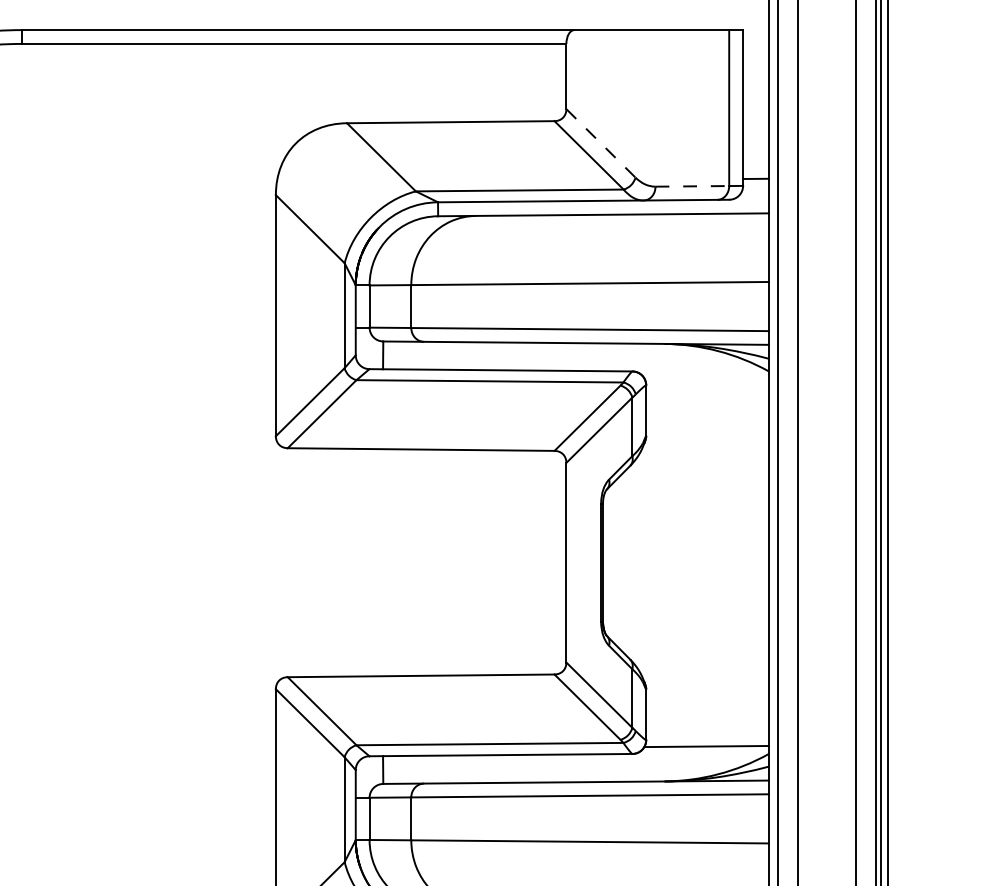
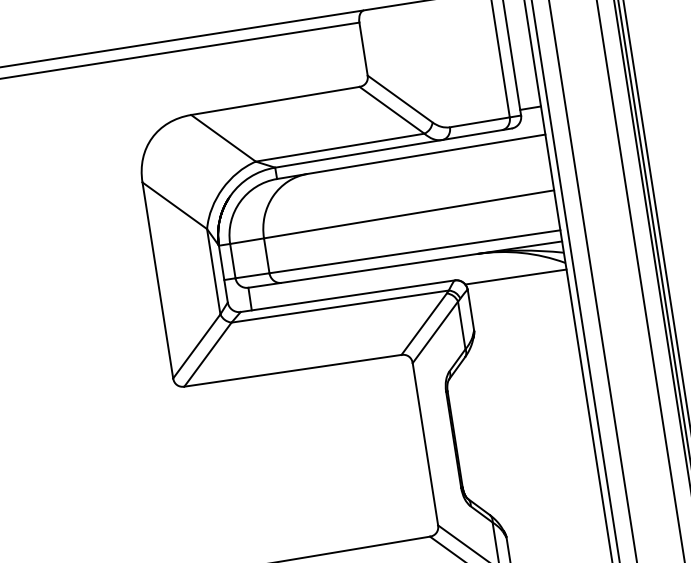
line: (600, 143) -> (399, 99), dashed -> solid
line: (692, 186) -> (480, 122), dashed -> solid
line: (706, 378) -> (515, 276), added

